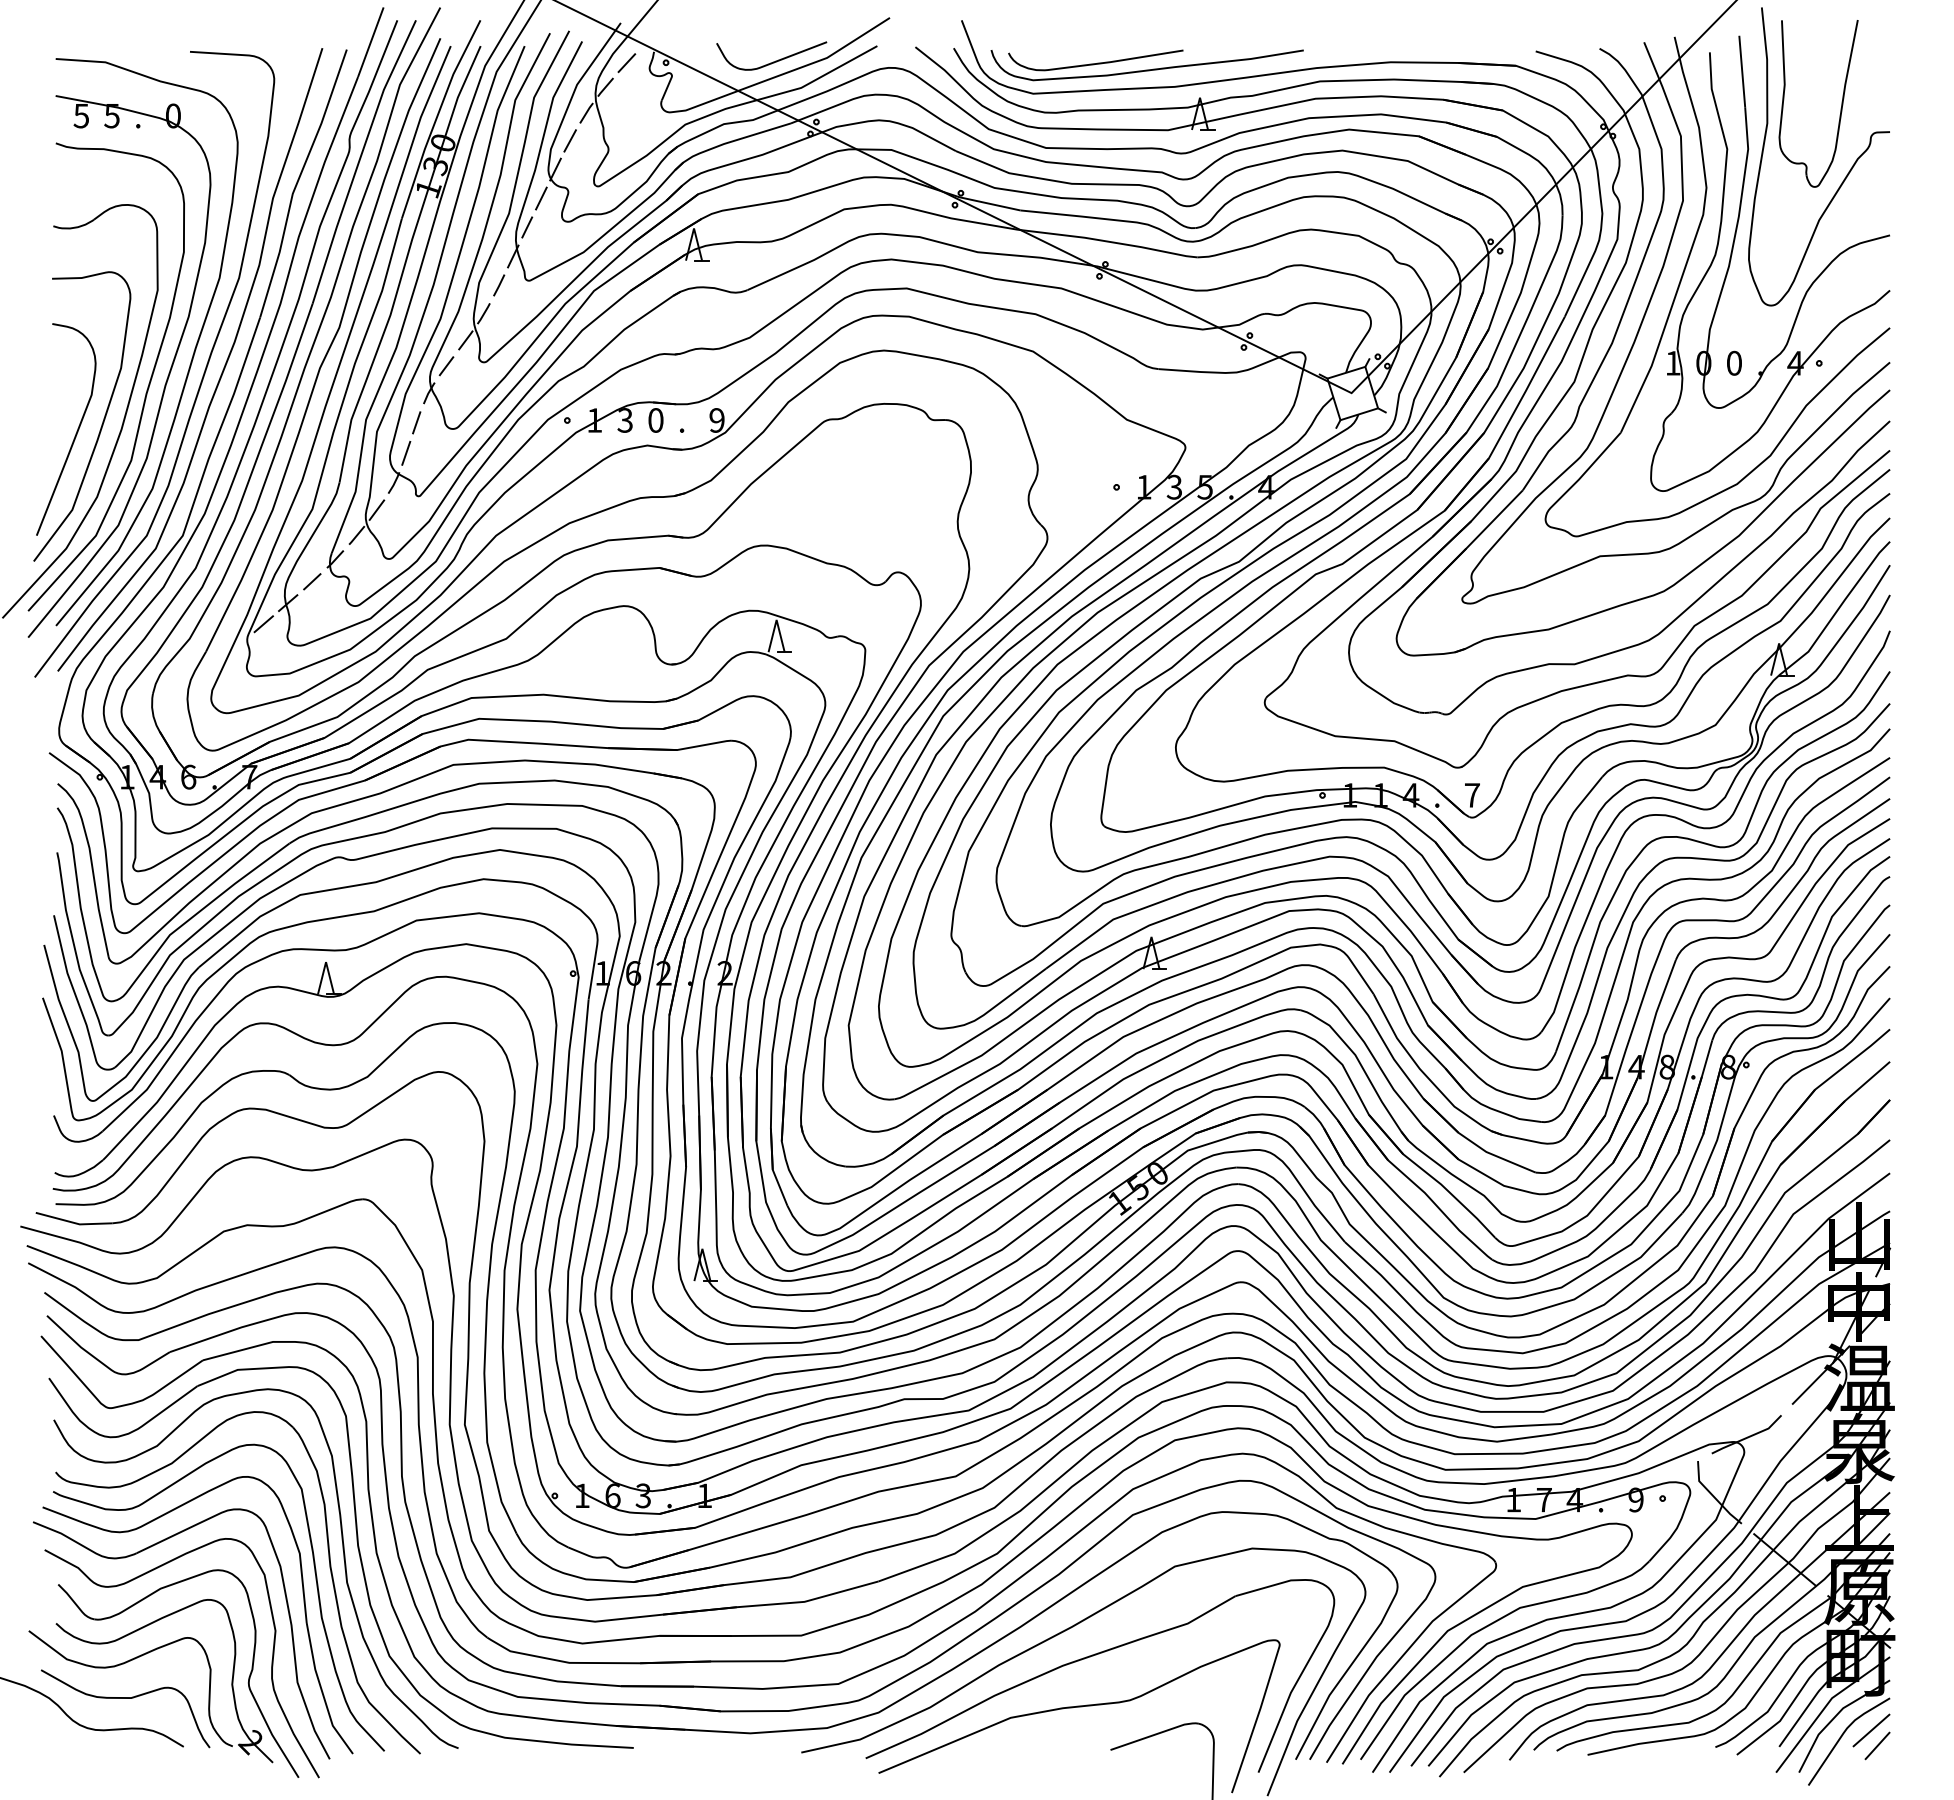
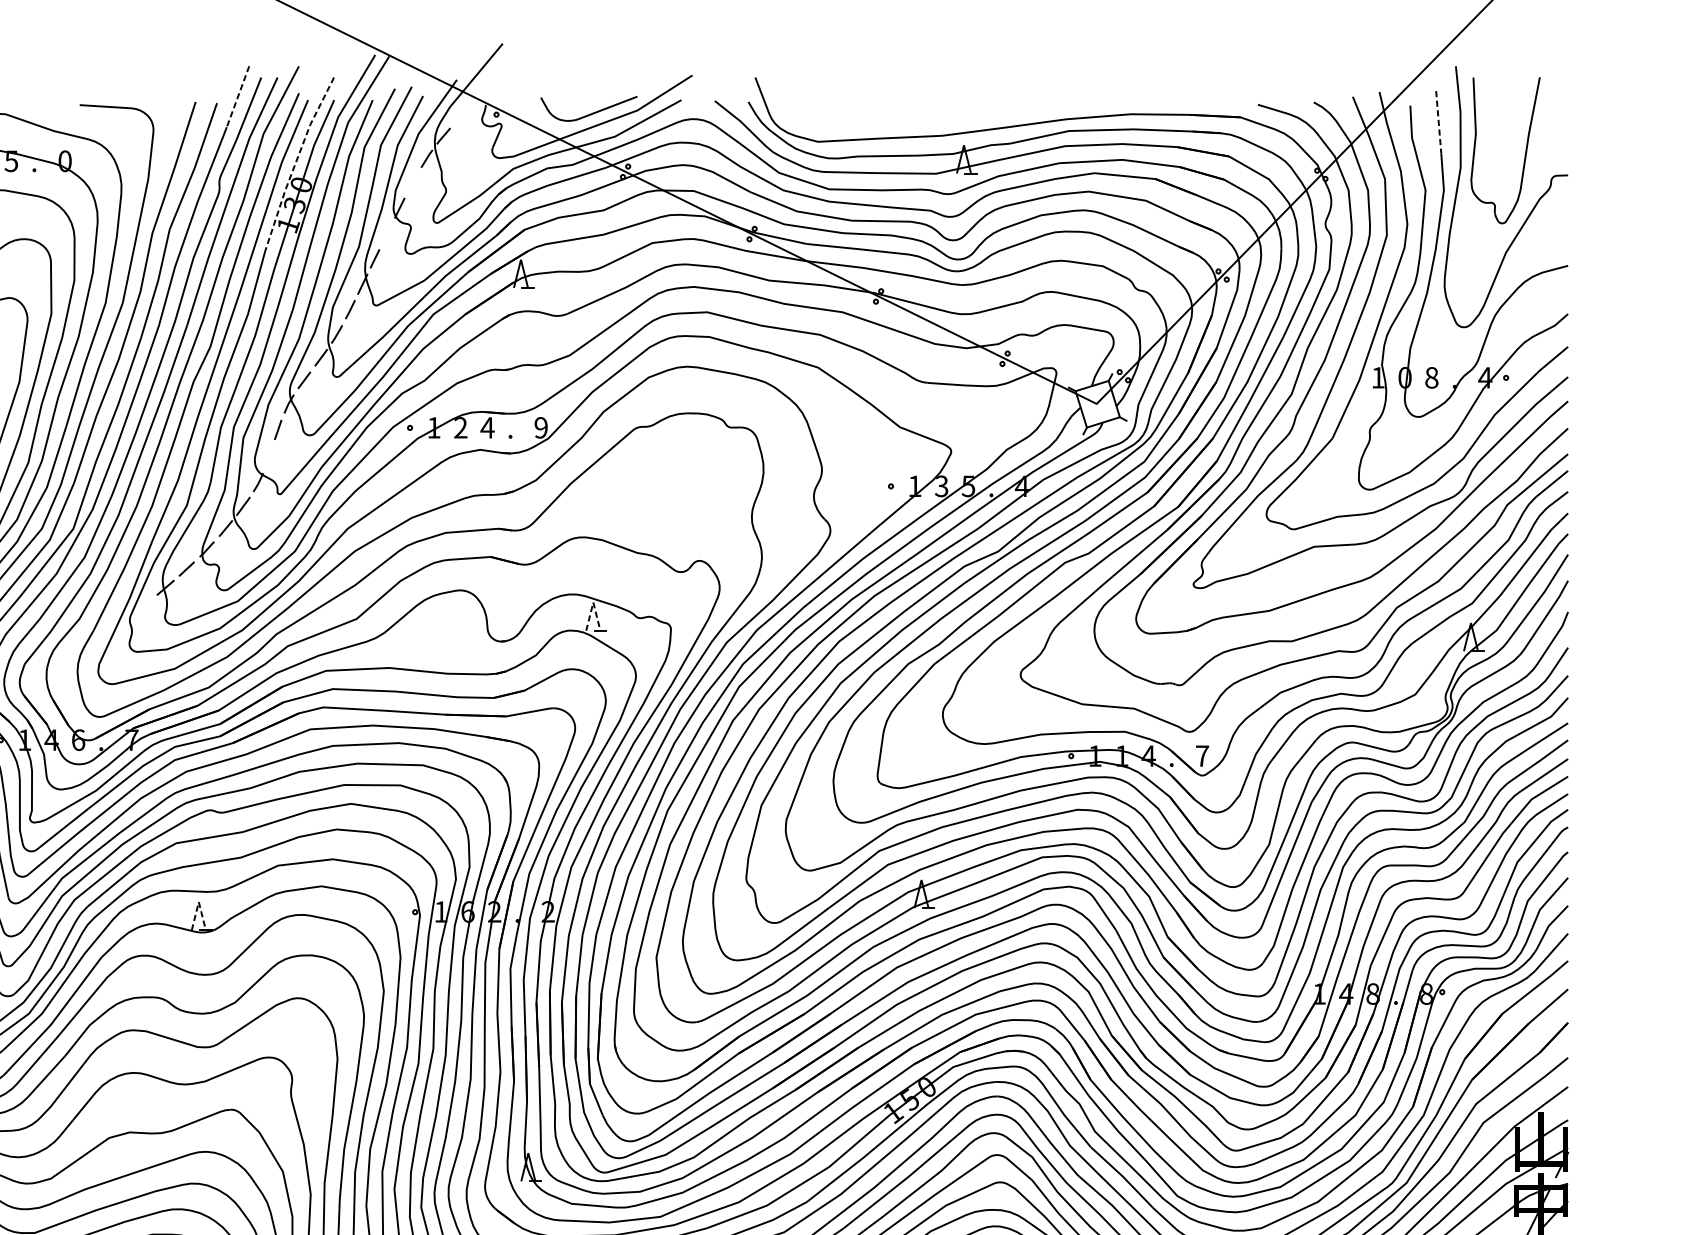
line: (370, 42) -> (237, 96), solid -> dashed
line: (626, 63) -> (461, 115), removed
part: (1146, 65) -> (917, 117), removed
line: (1742, 71) -> (1438, 122), solid -> dashed
line: (436, 117) -> (295, 162), solid -> dashed
line: (569, 140) -> (411, 182), removed
line: (541, 198) -> (387, 233), removed
text: (1734, 363) -> (1431, 377), 0 -> 8
text: (624, 420) -> (460, 427), 3 -> 2
text: (655, 420) -> (487, 427), 0 -> 4
line: (406, 452) -> (269, 455), removed
line: (776, 619) -> (593, 602), solid -> dashed
line: (263, 624) -> (144, 606), removed
line: (326, 962) -> (199, 902), solid -> dashed

